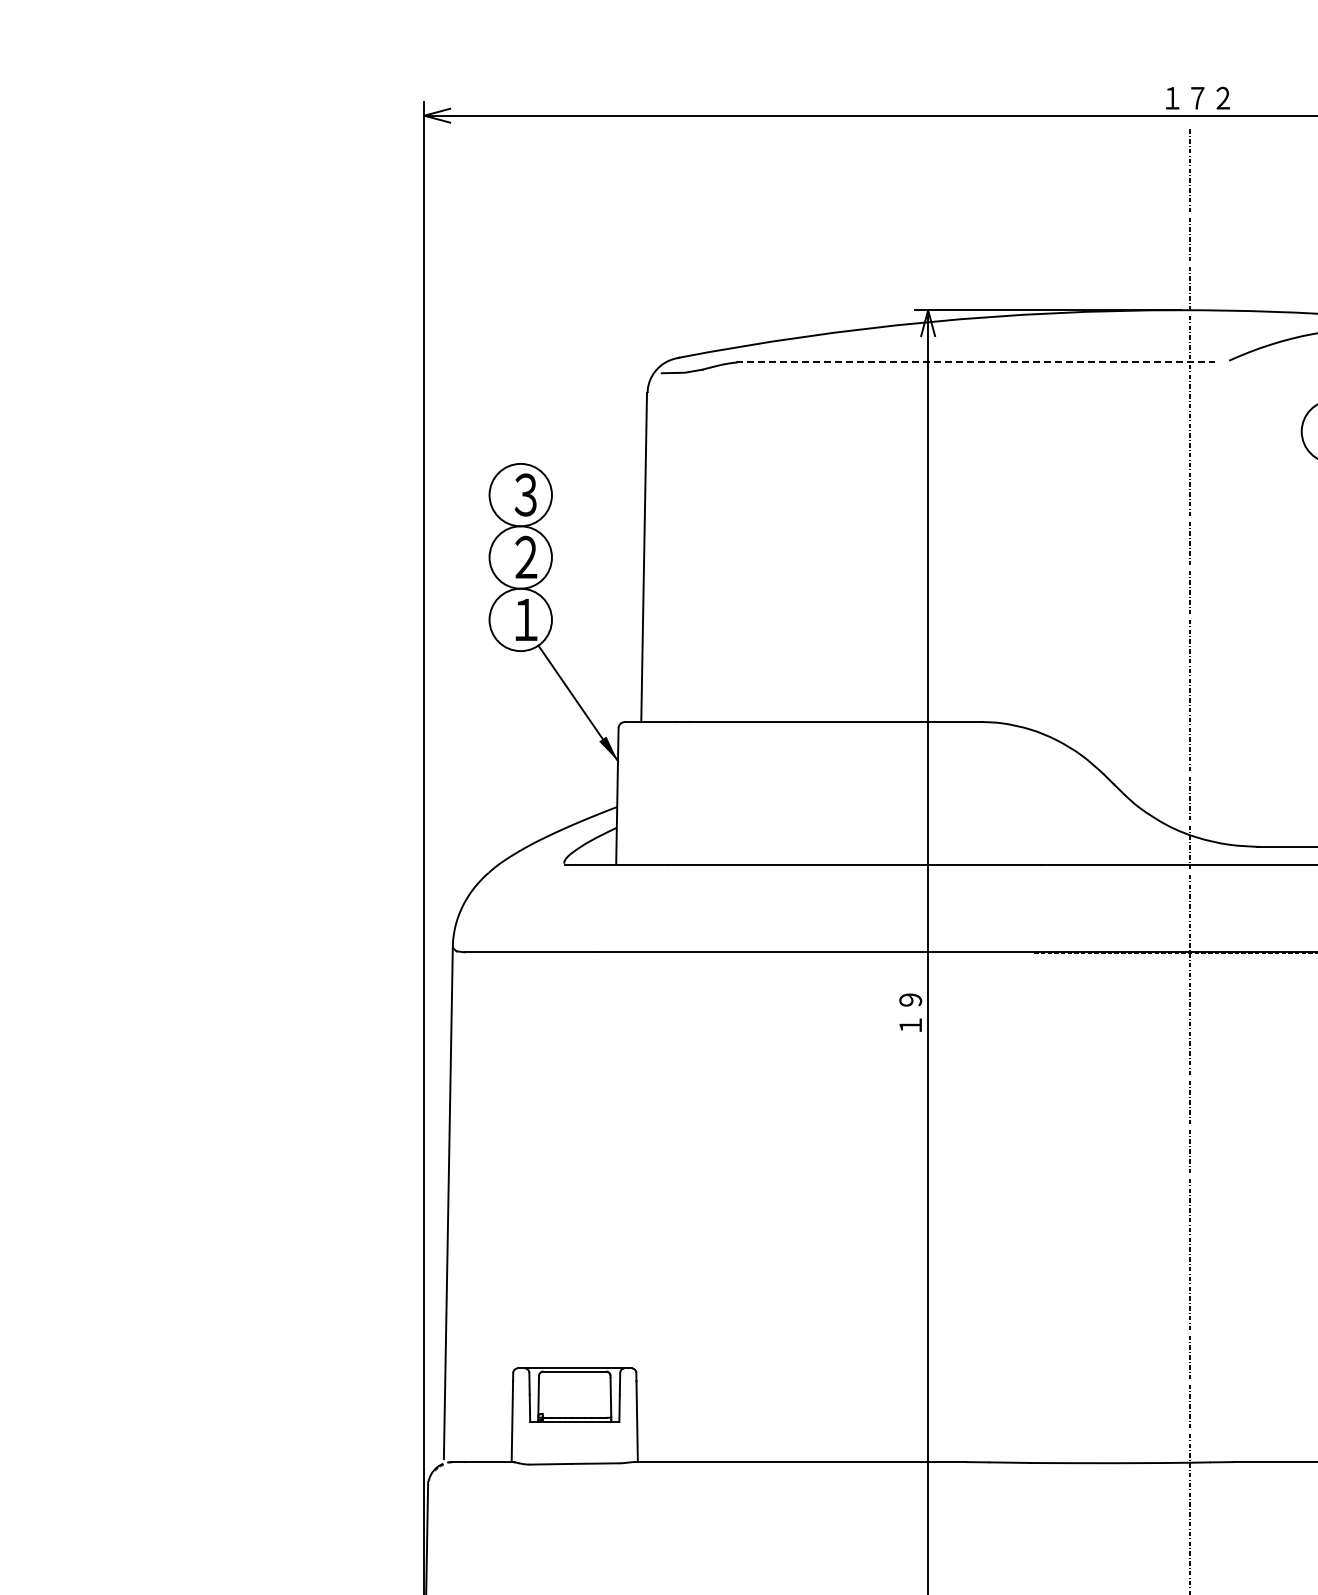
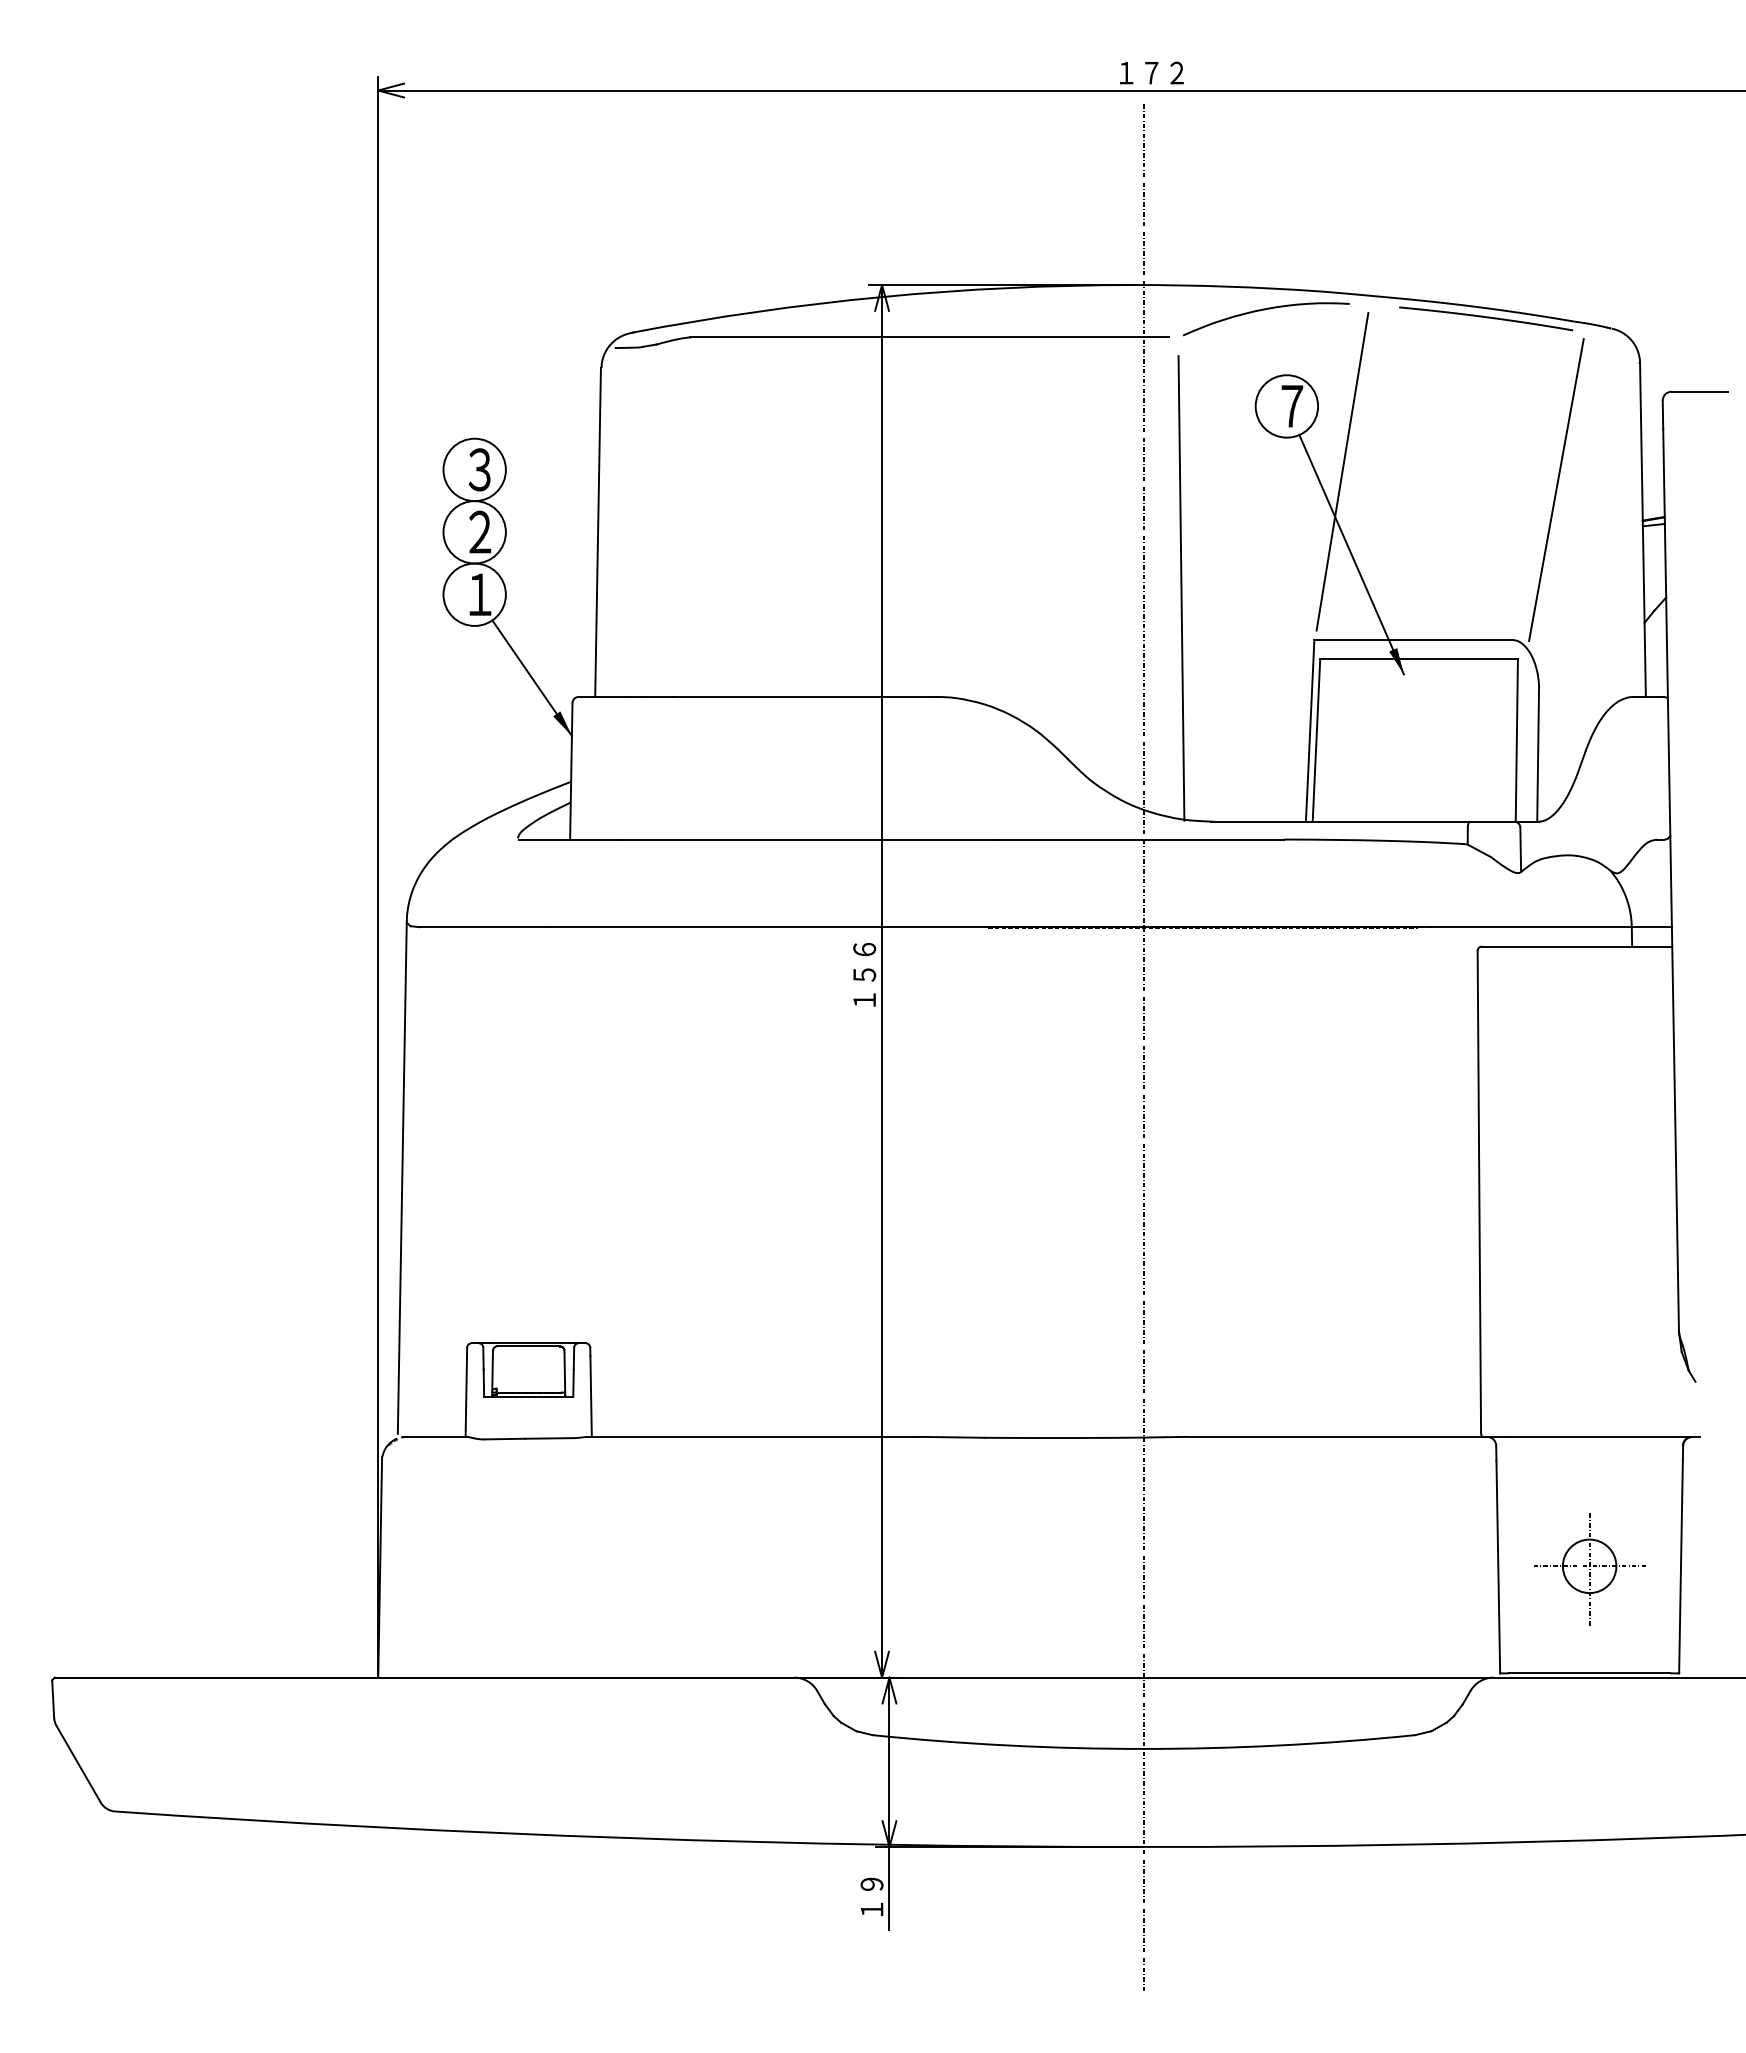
line: (975, 362) -> (929, 337), dashed -> solid
line: (1227, 613) -> (1181, 588), added
text: (910, 987) -> (864, 962), １９ -> １５６

